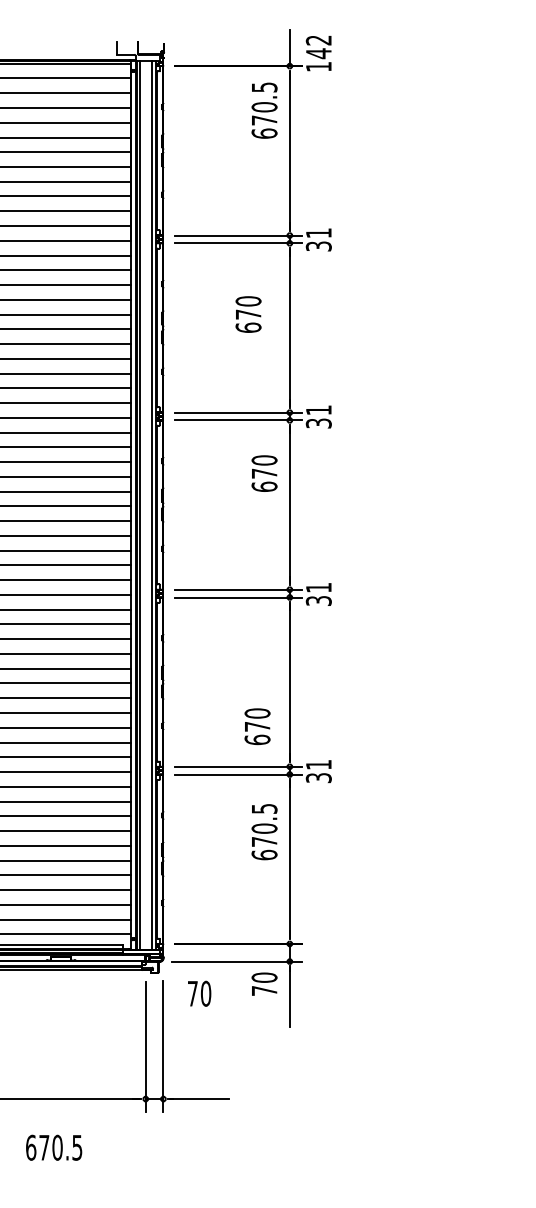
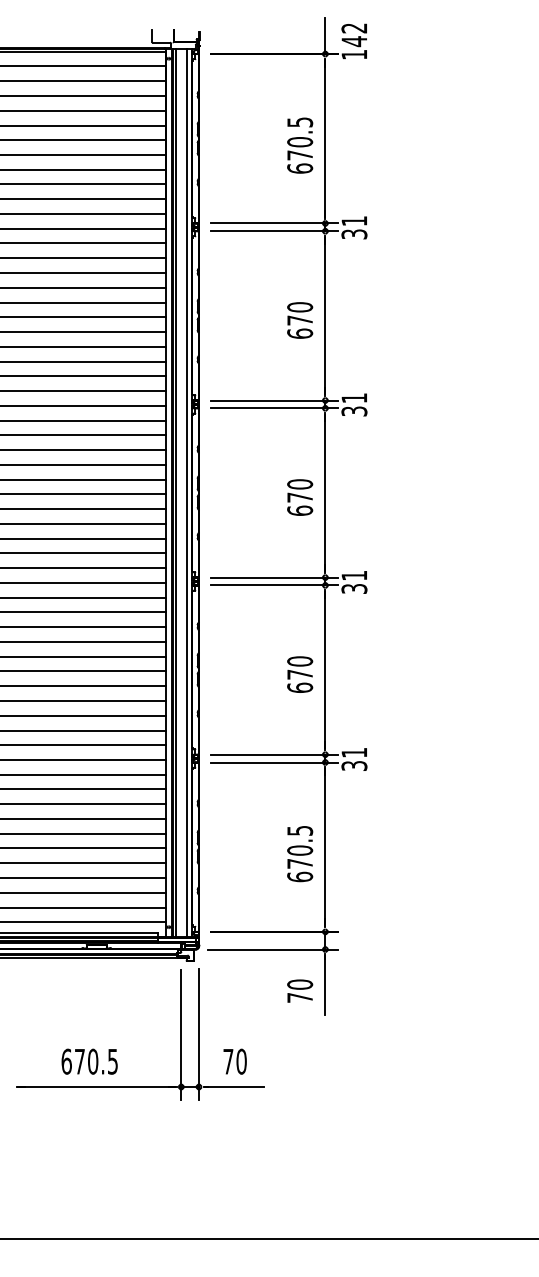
text: (264, 110) -> (300, 145), moved
text: (248, 314) -> (300, 320), moved
text: (264, 473) -> (300, 497), moved
text: (257, 726) -> (300, 674), moved
text: (264, 832) -> (300, 854), moved
text: (264, 983) -> (300, 990), moved
text: (198, 993) -> (234, 1061), moved
text: (53, 1147) -> (89, 1061), moved

